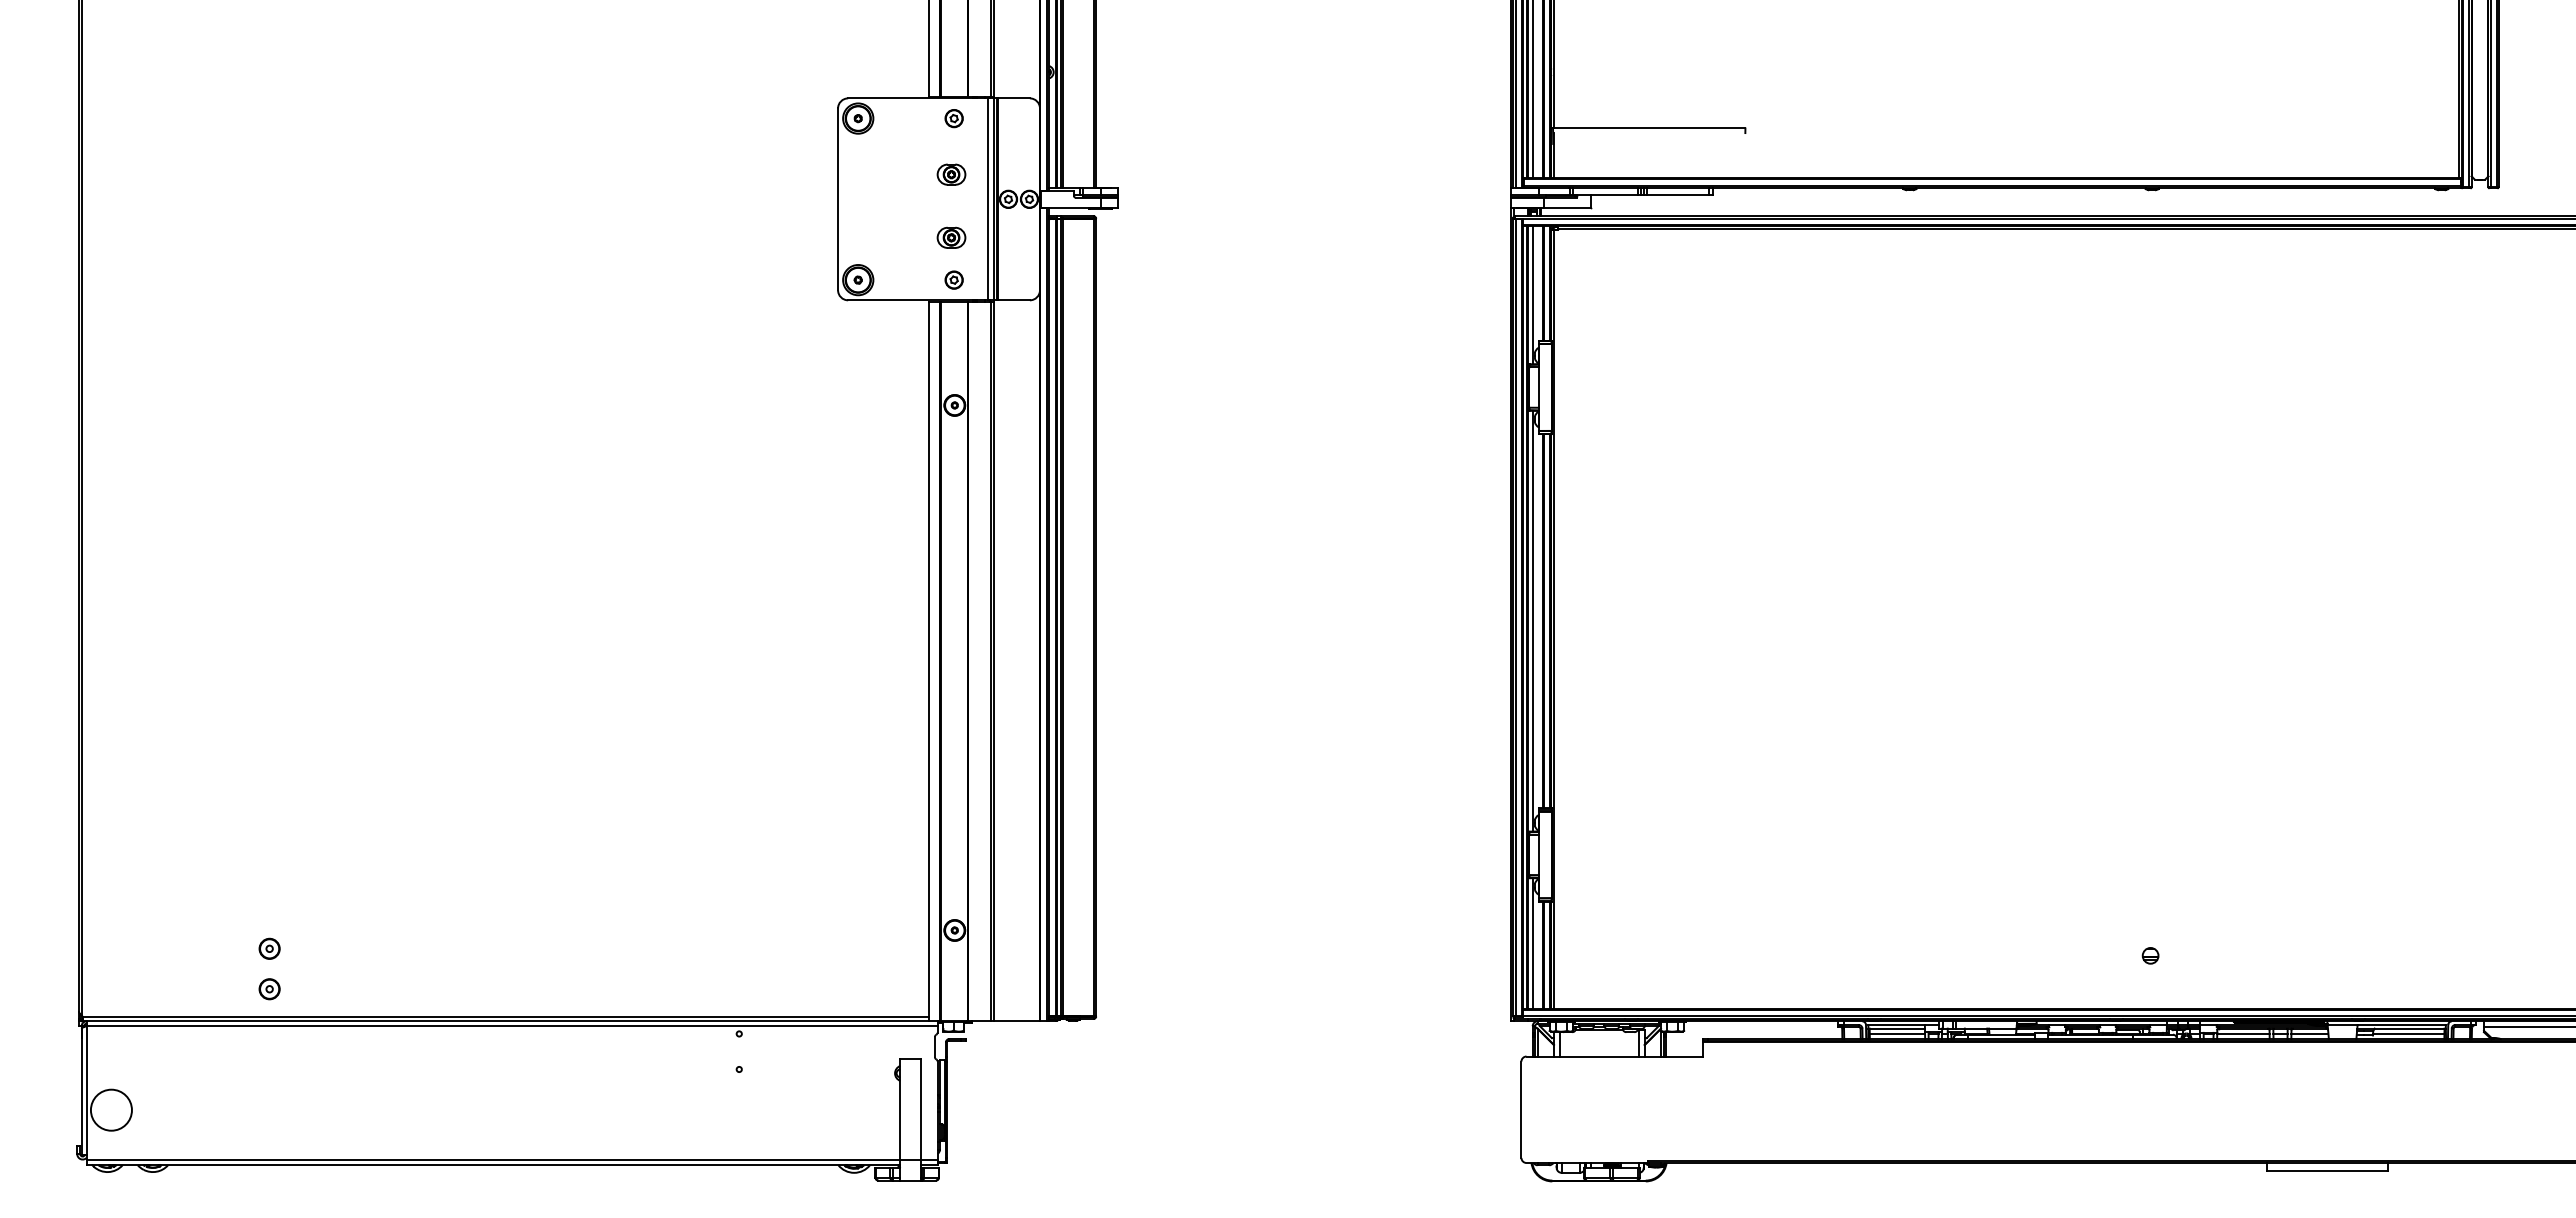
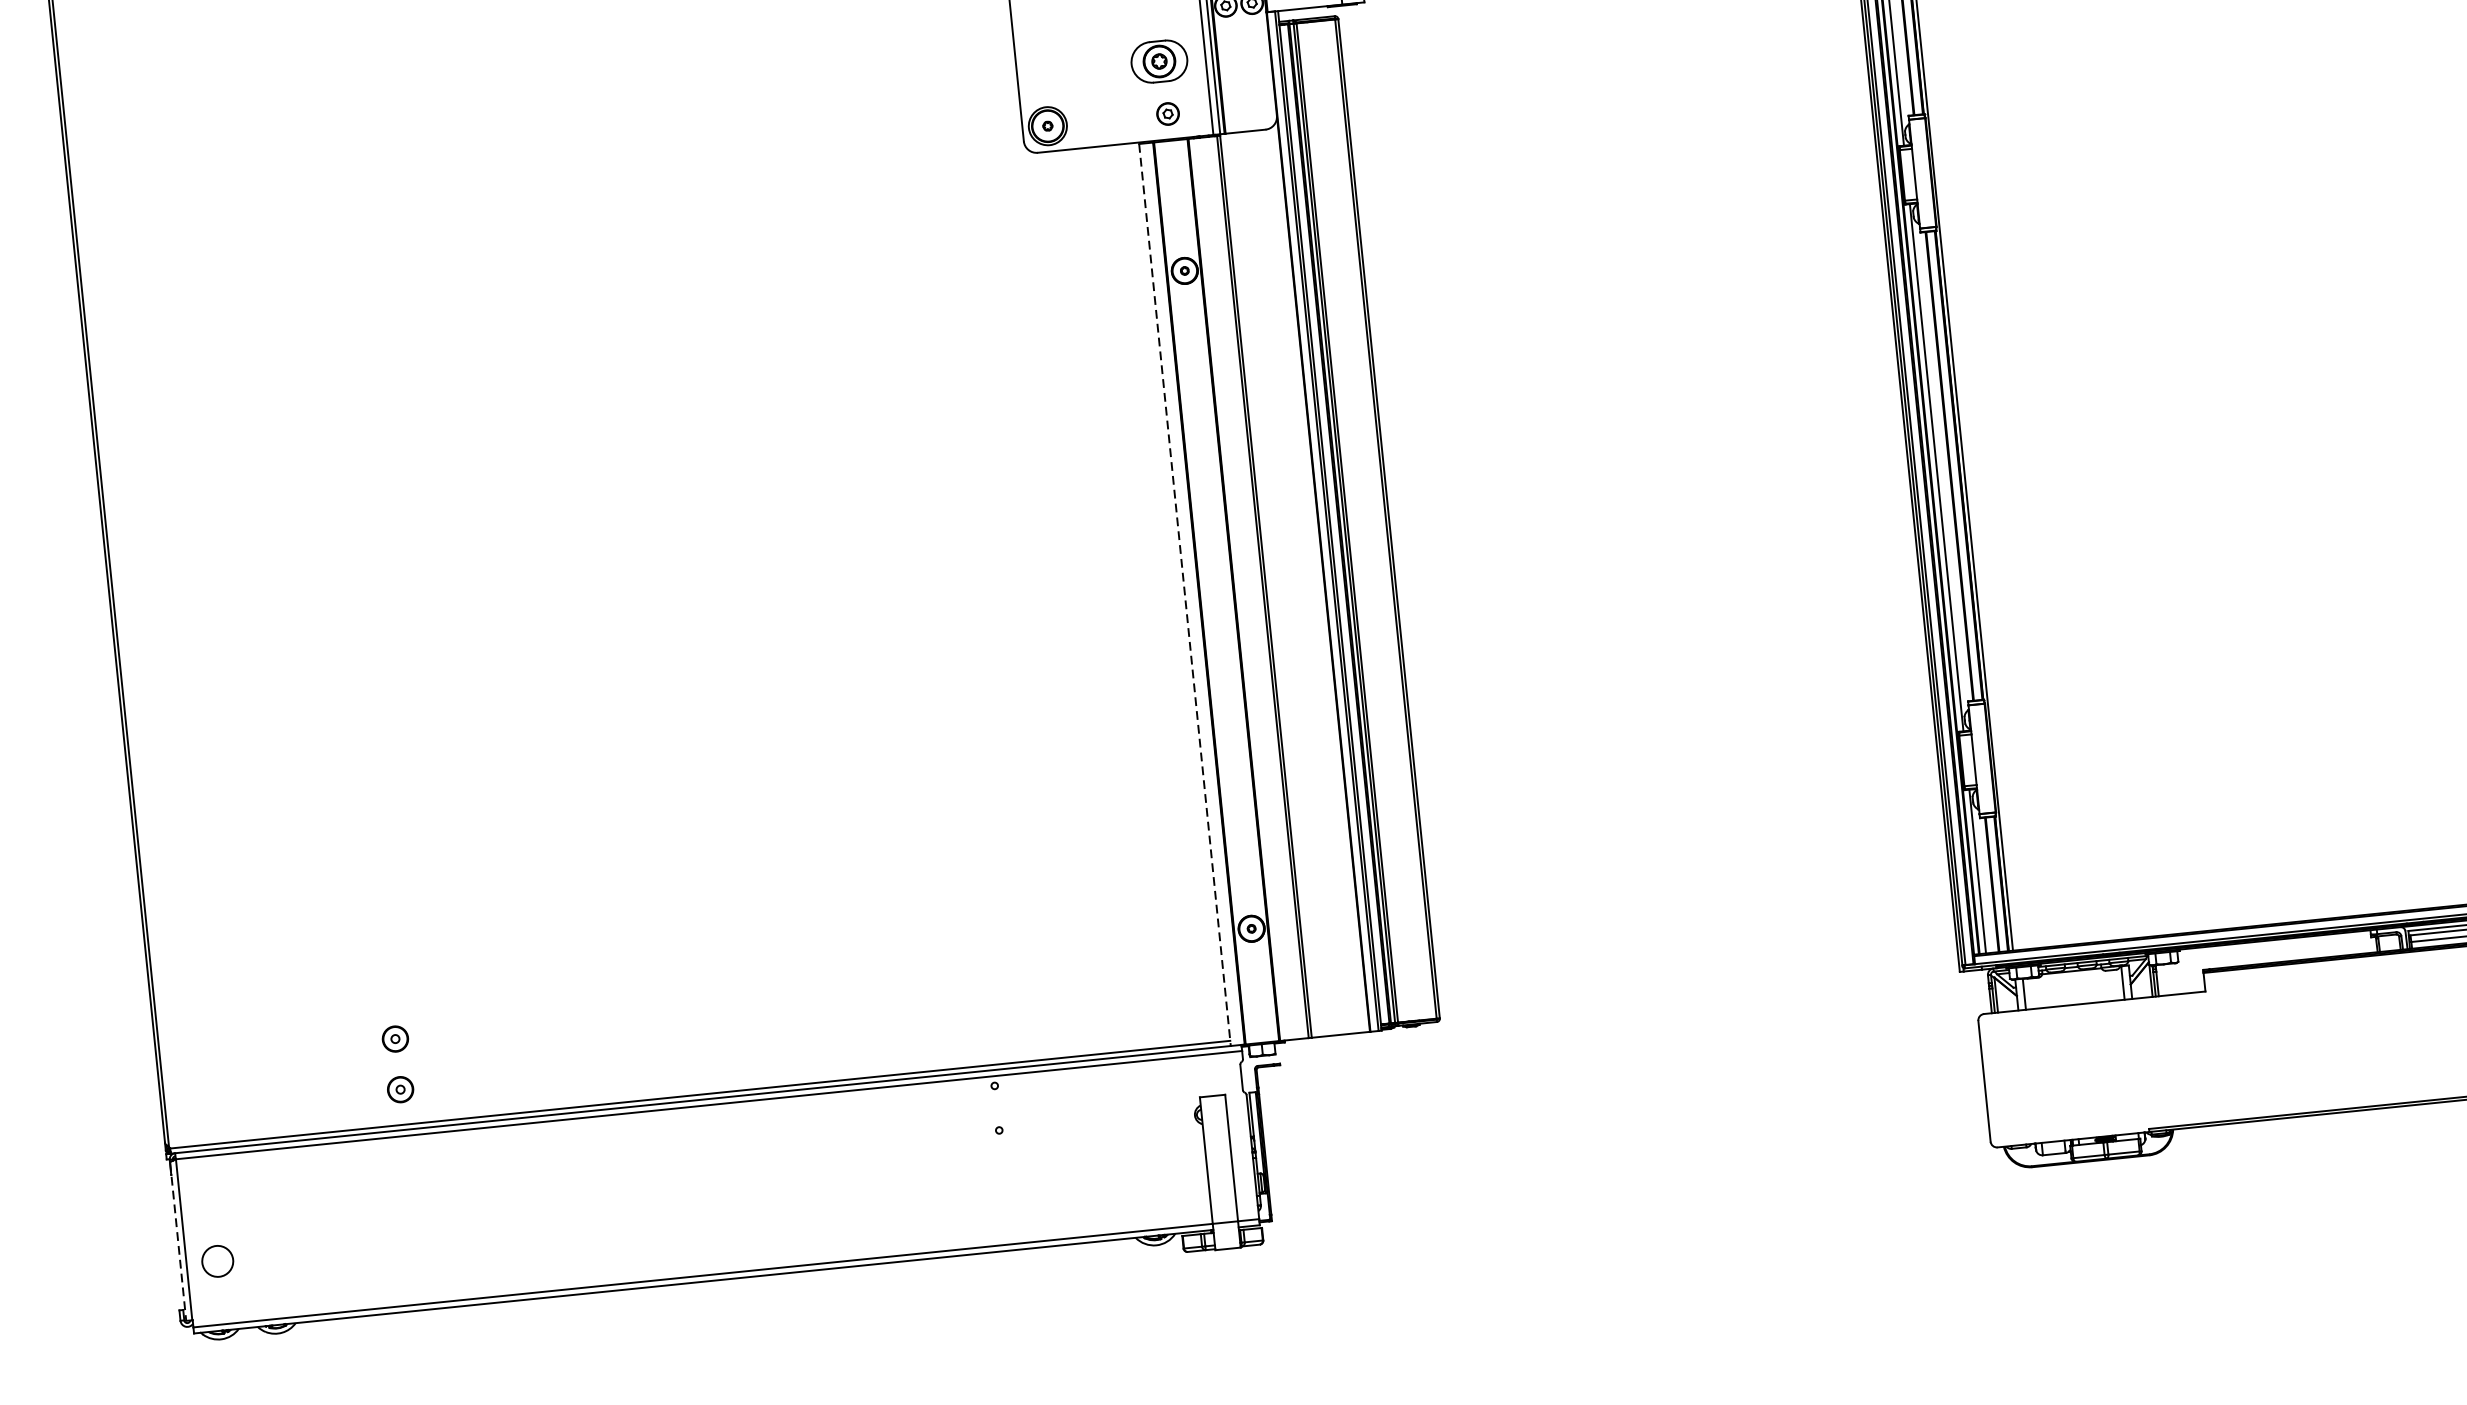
part: (951, 237) -> (1159, 60), size x1.6
line: (928, 661) -> (1184, 595), solid -> dashed
line: (81, 1092) -> (177, 1243), solid -> dashed
circle: (110, 1109) -> (216, 1260), size x0.6

